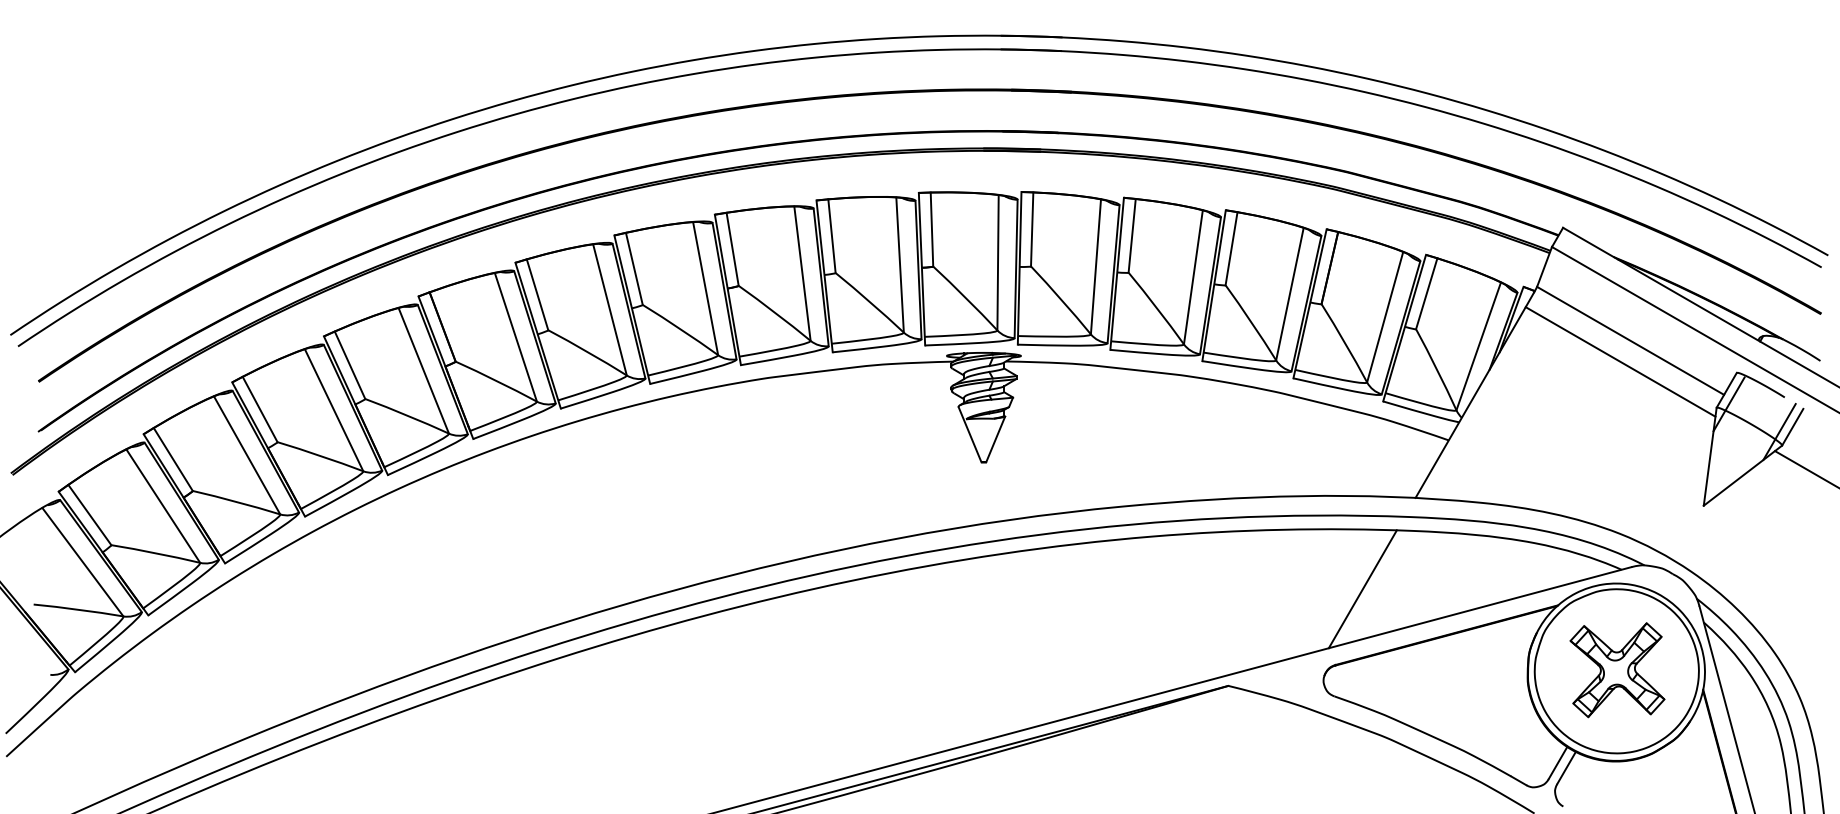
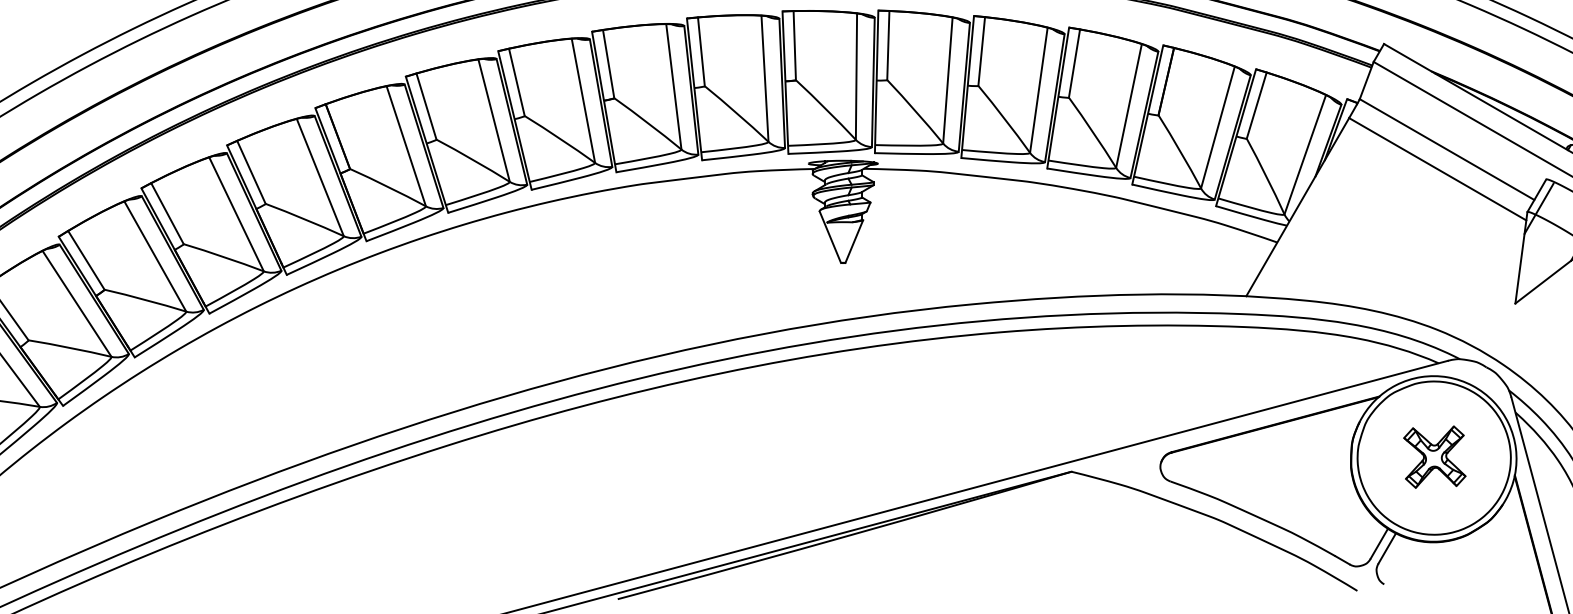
line: (1362, 589) -> (1196, 381), removed
part: (1617, 670) -> (1434, 457), size x0.7

